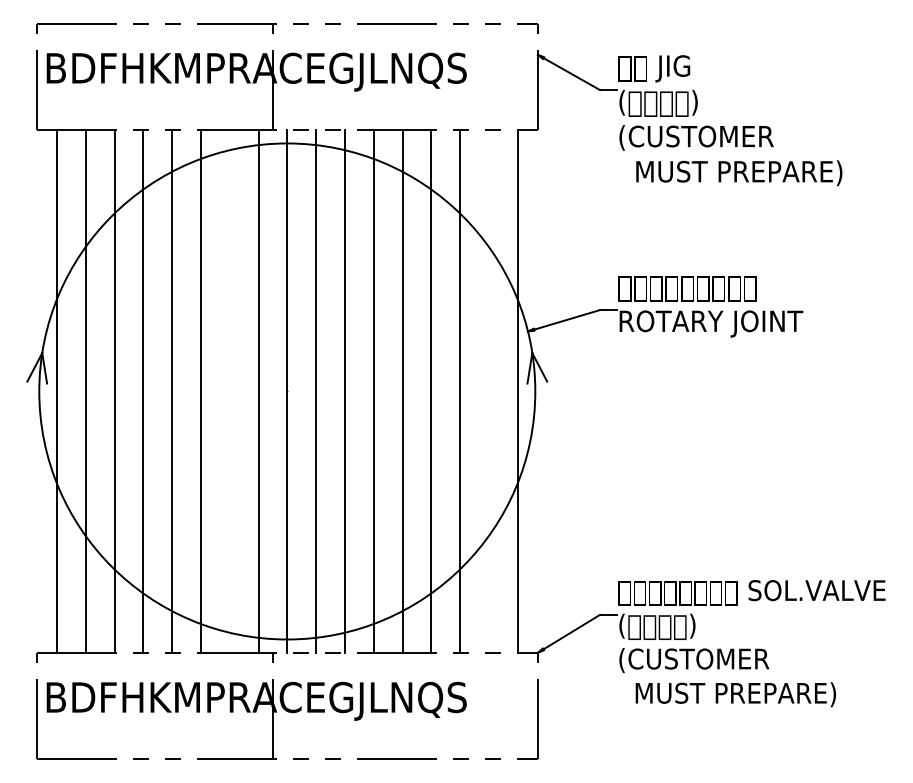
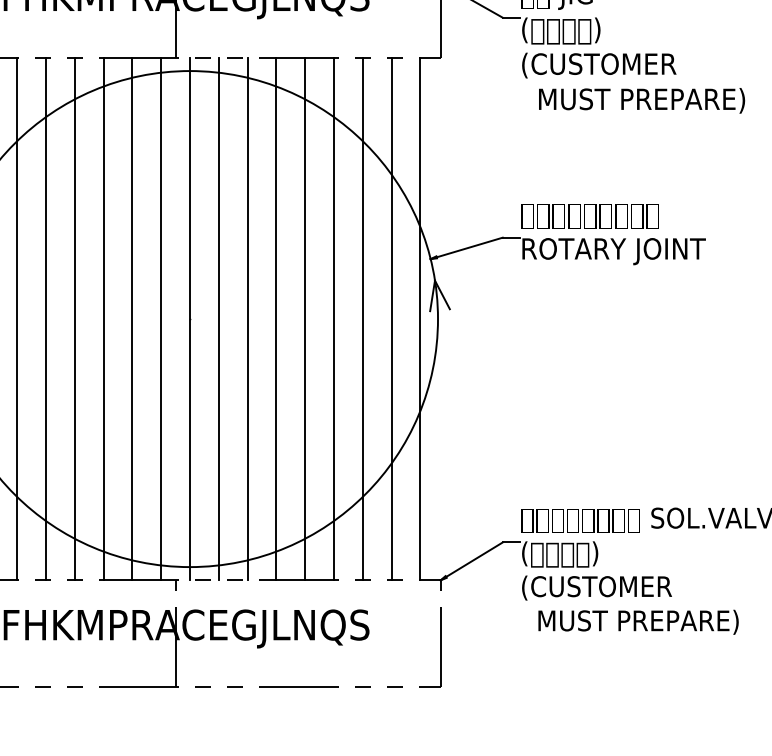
line: (229, 391) -> (132, 319), added
line: (488, 391) -> (391, 319), added

